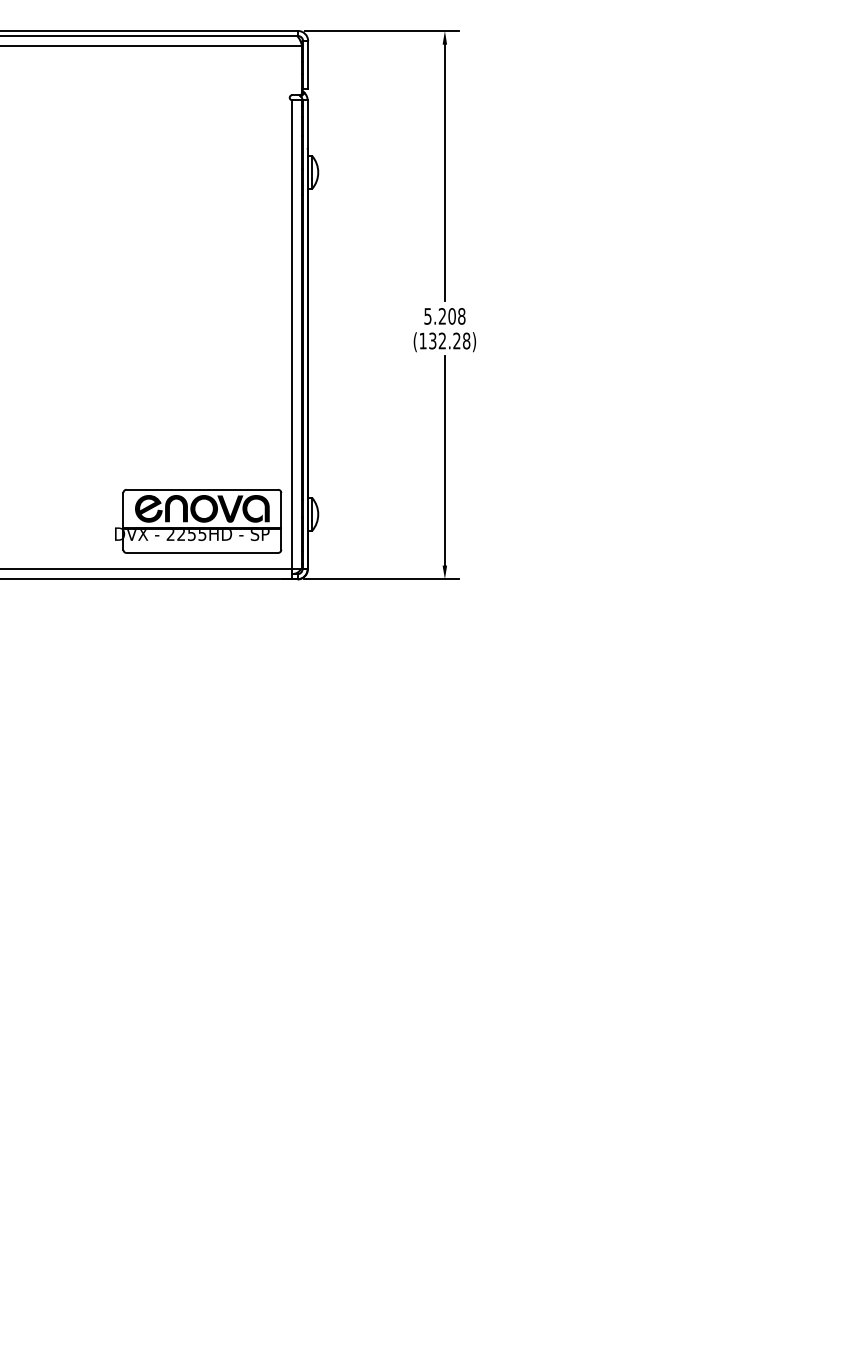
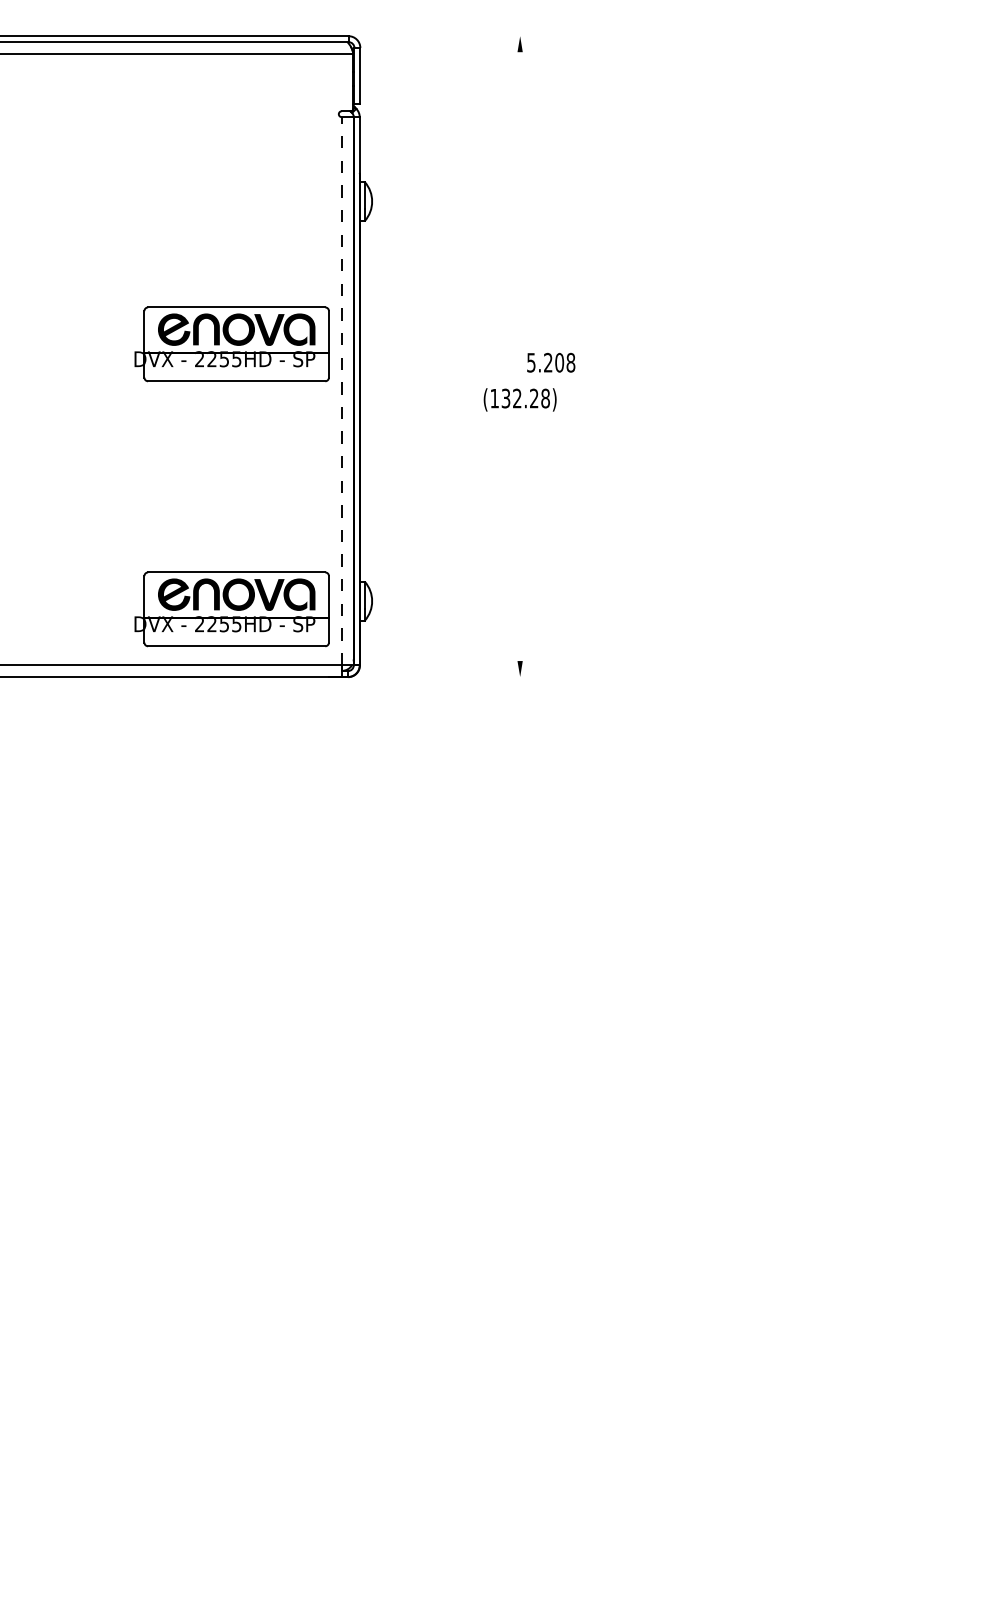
line: (381, 31) -> (446, 36), removed
line: (445, 173) -> (520, 202), removed
part: (197, 294) -> (231, 344), added
text: (445, 316) -> (551, 362), moved
line: (292, 334) -> (341, 390), solid -> dashed
line: (445, 460) -> (520, 538), removed
line: (381, 579) -> (445, 677), removed

